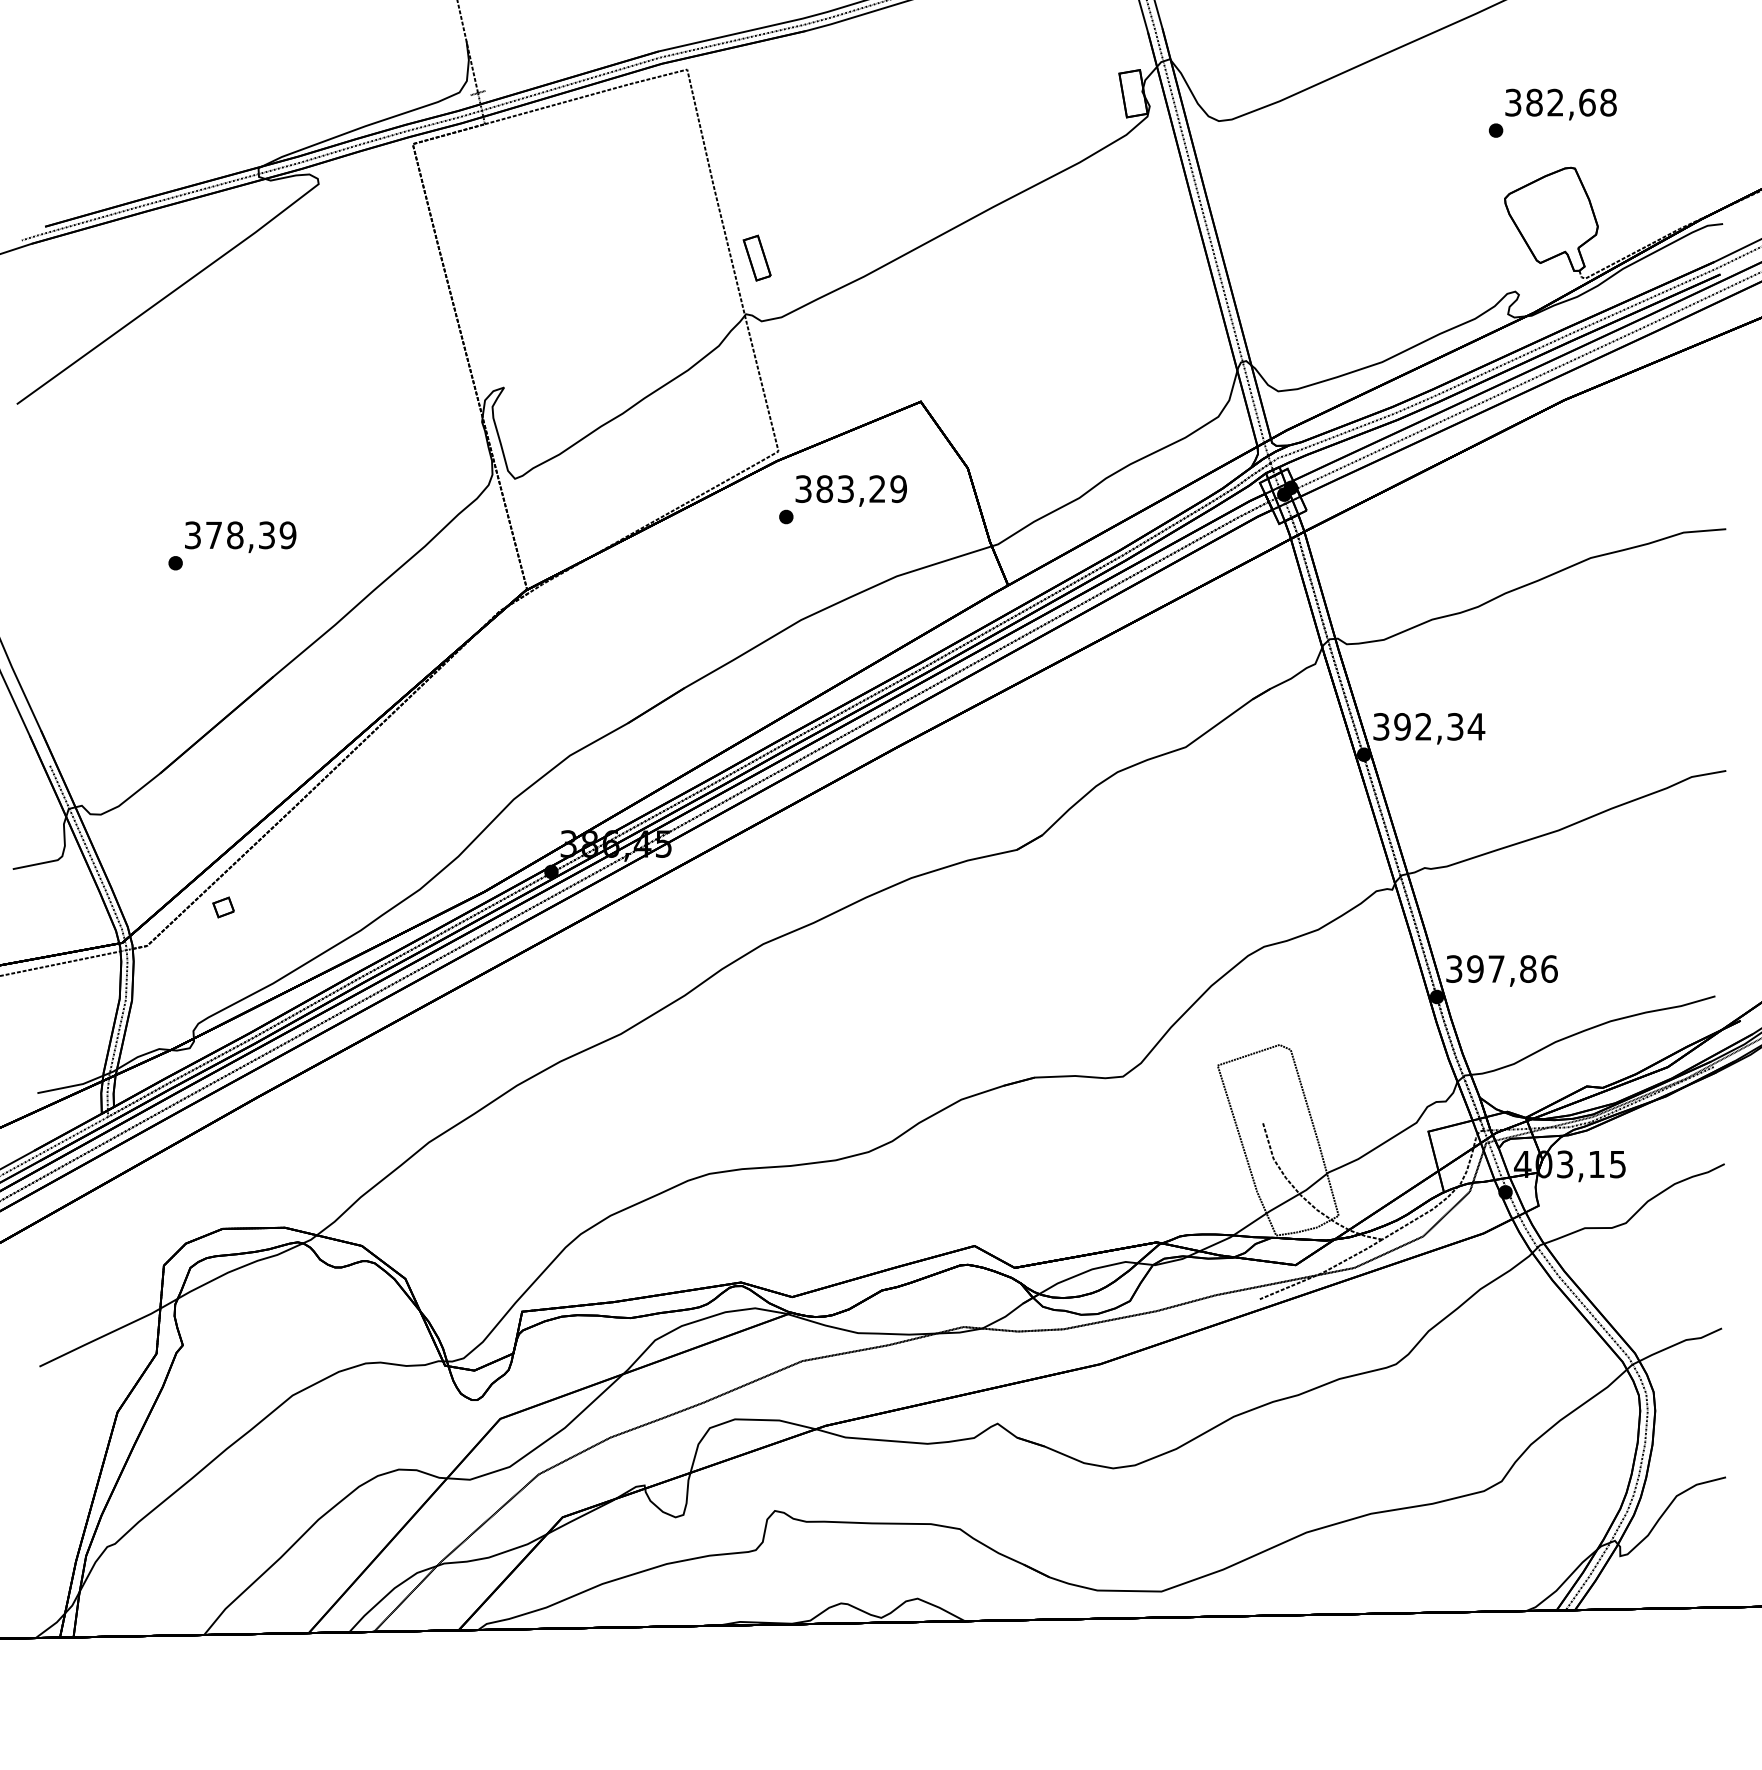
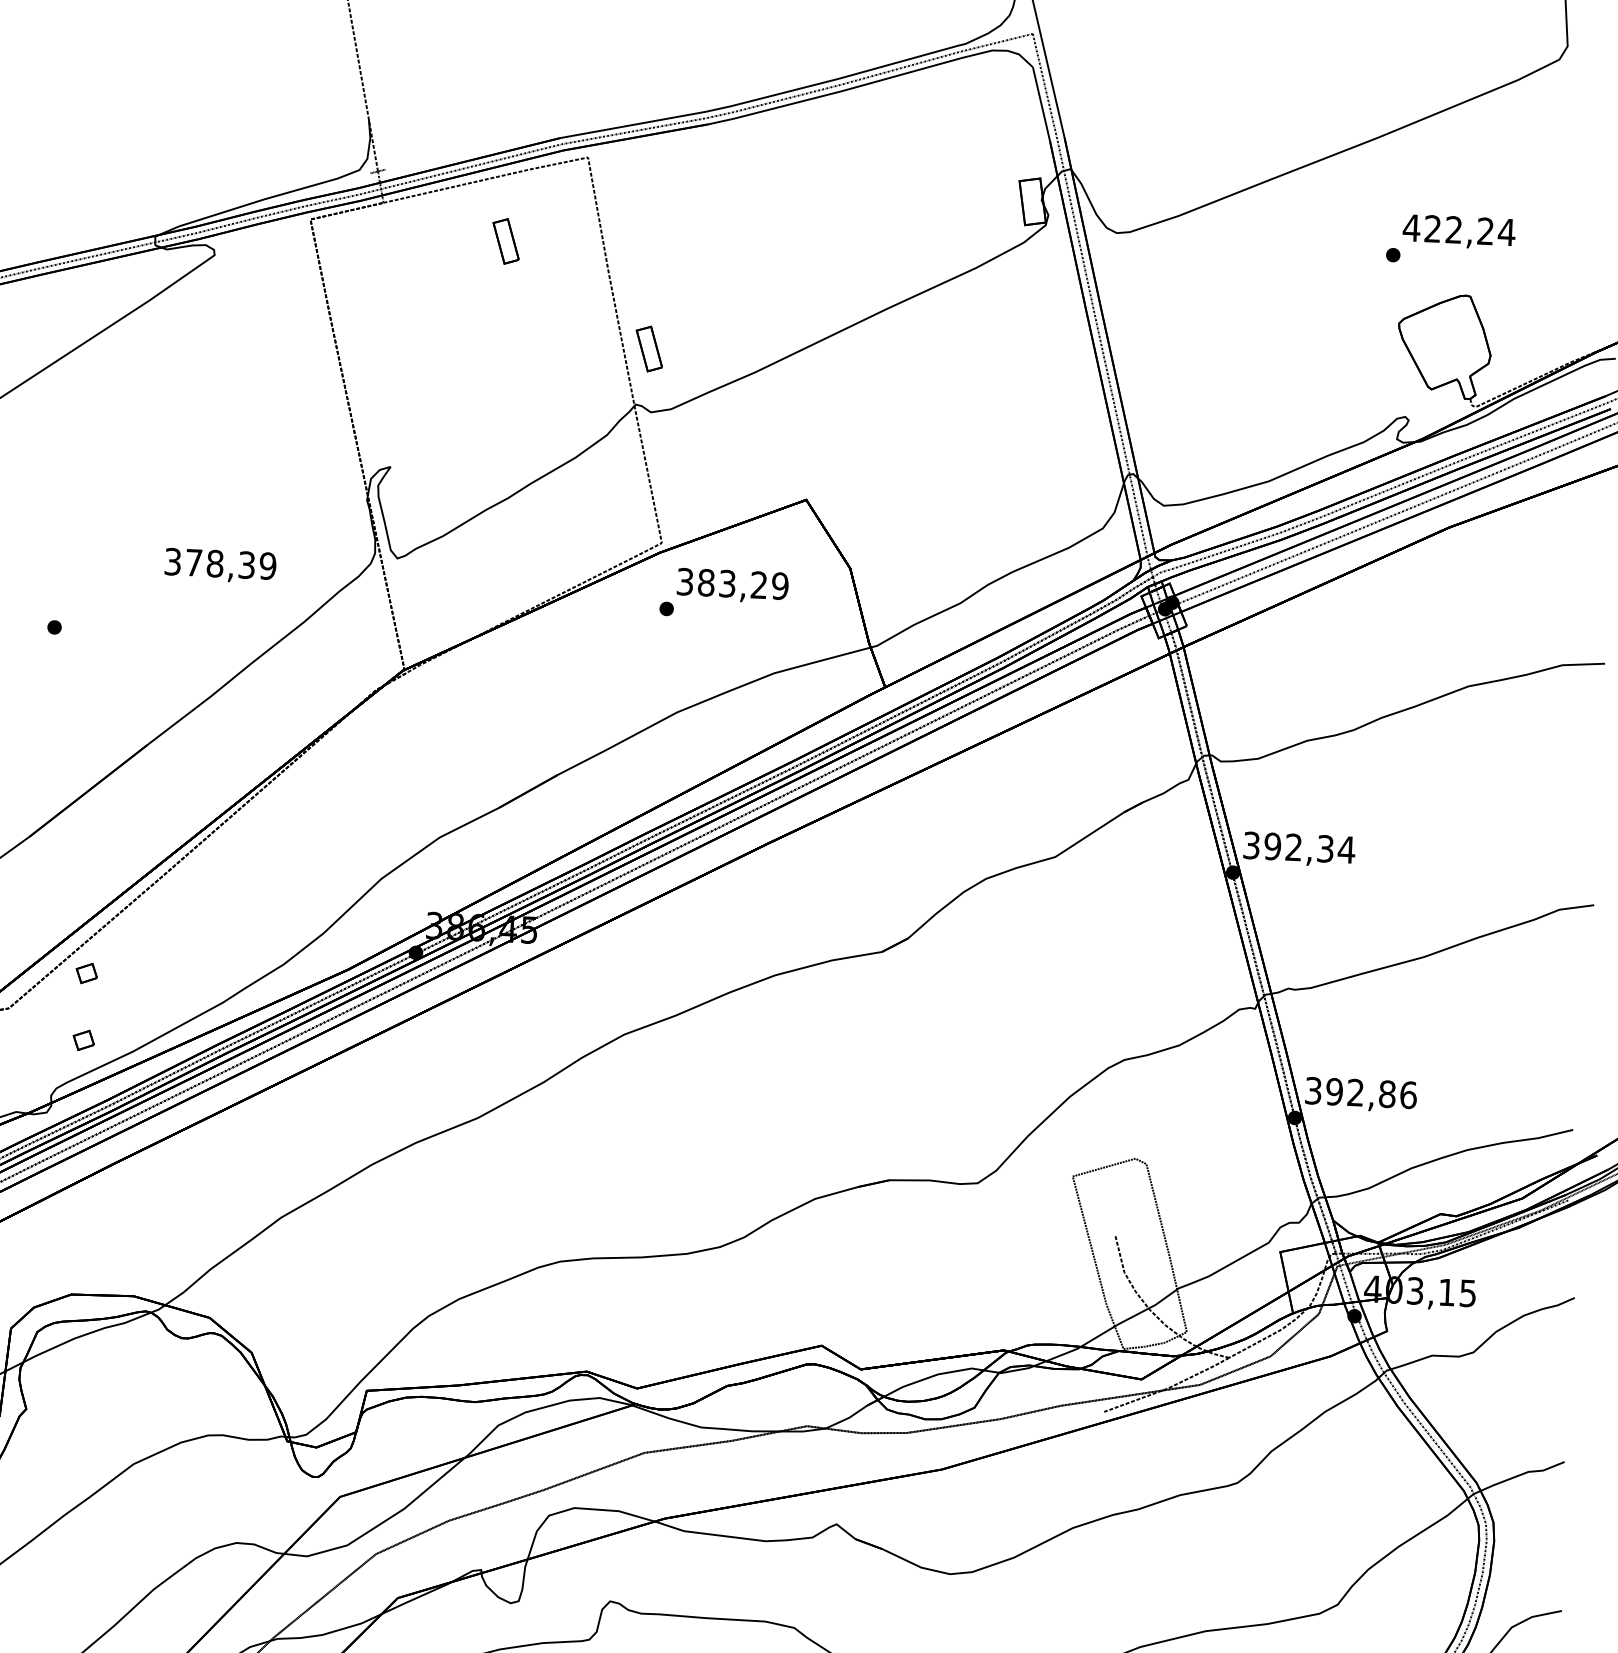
text: (1560, 102) -> (1458, 229), 382,68 -> 422,24
part: (608, 156) -> (505, 240), added
text: (240, 537) -> (220, 566), moved
text: (1496, 968) -> (1355, 1092), 397,86 -> 392,86
part: (223, 974) -> (83, 1040), added

